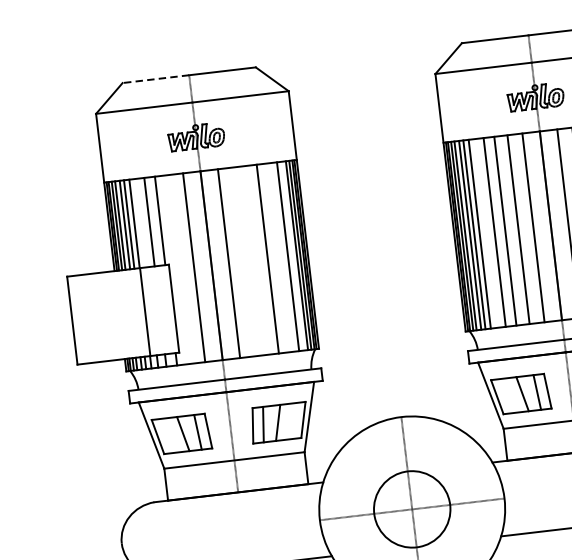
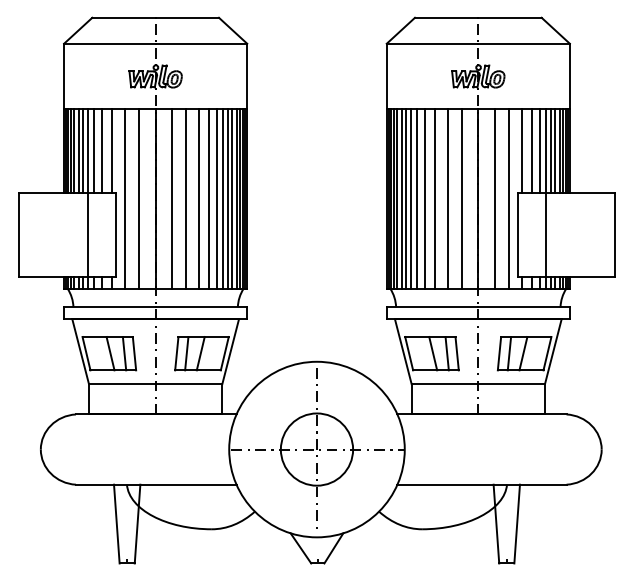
line: (156, 78) -> (124, 17), dashed -> solid
line: (141, 223) -> (94, 151), added
line: (486, 232) -> (417, 198), added
line: (292, 255) -> (232, 198), added
line: (282, 256) -> (223, 198), added
line: (275, 257) -> (216, 198), added
line: (256, 259) -> (198, 198), added
line: (243, 261) -> (186, 198), added
line: (178, 269) -> (124, 198), added

